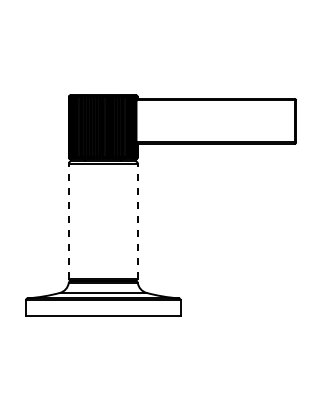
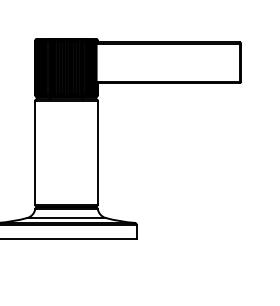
line: (68, 221) -> (35, 153), dashed -> solid
line: (137, 221) -> (97, 153), dashed -> solid

